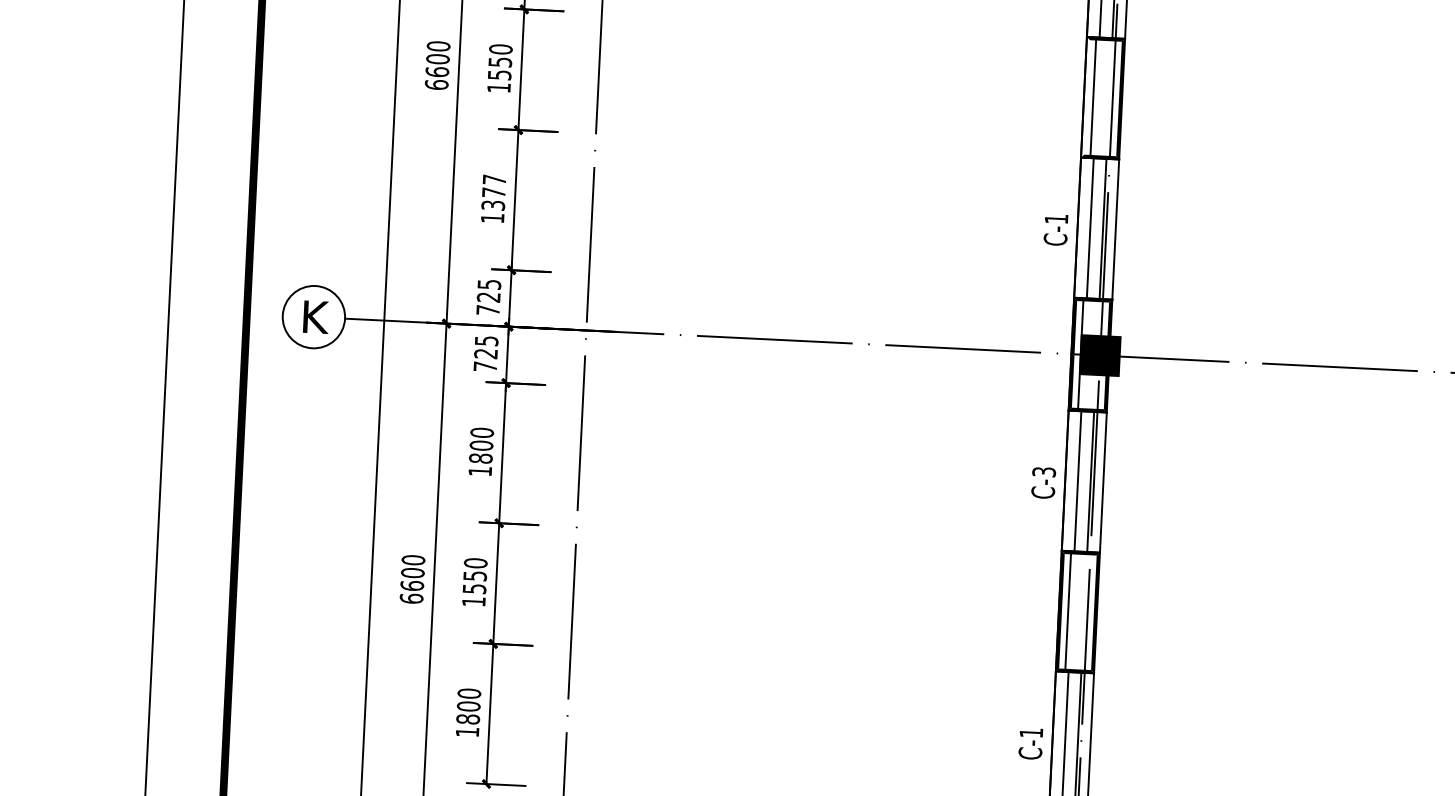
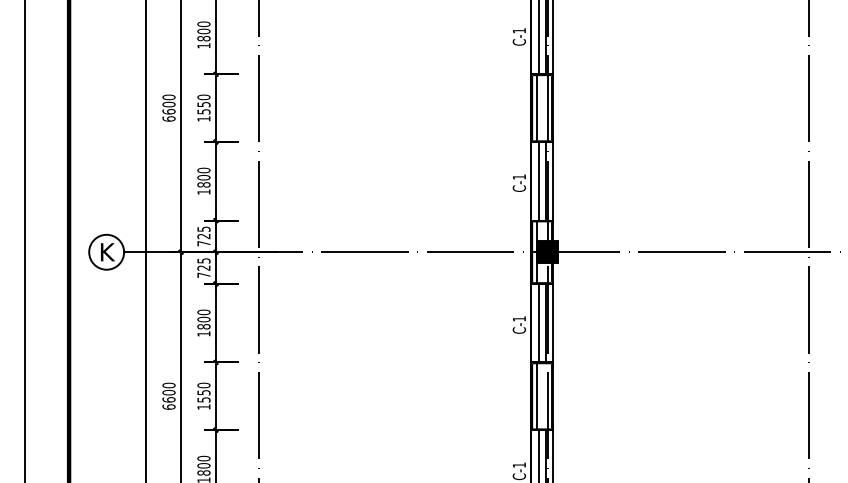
fill: (1085, 97) -> (532, 108), added
text: (493, 192) -> (203, 177), 1377 -> 1800
text: (1044, 471) -> (519, 318), C-3 -> C-1

